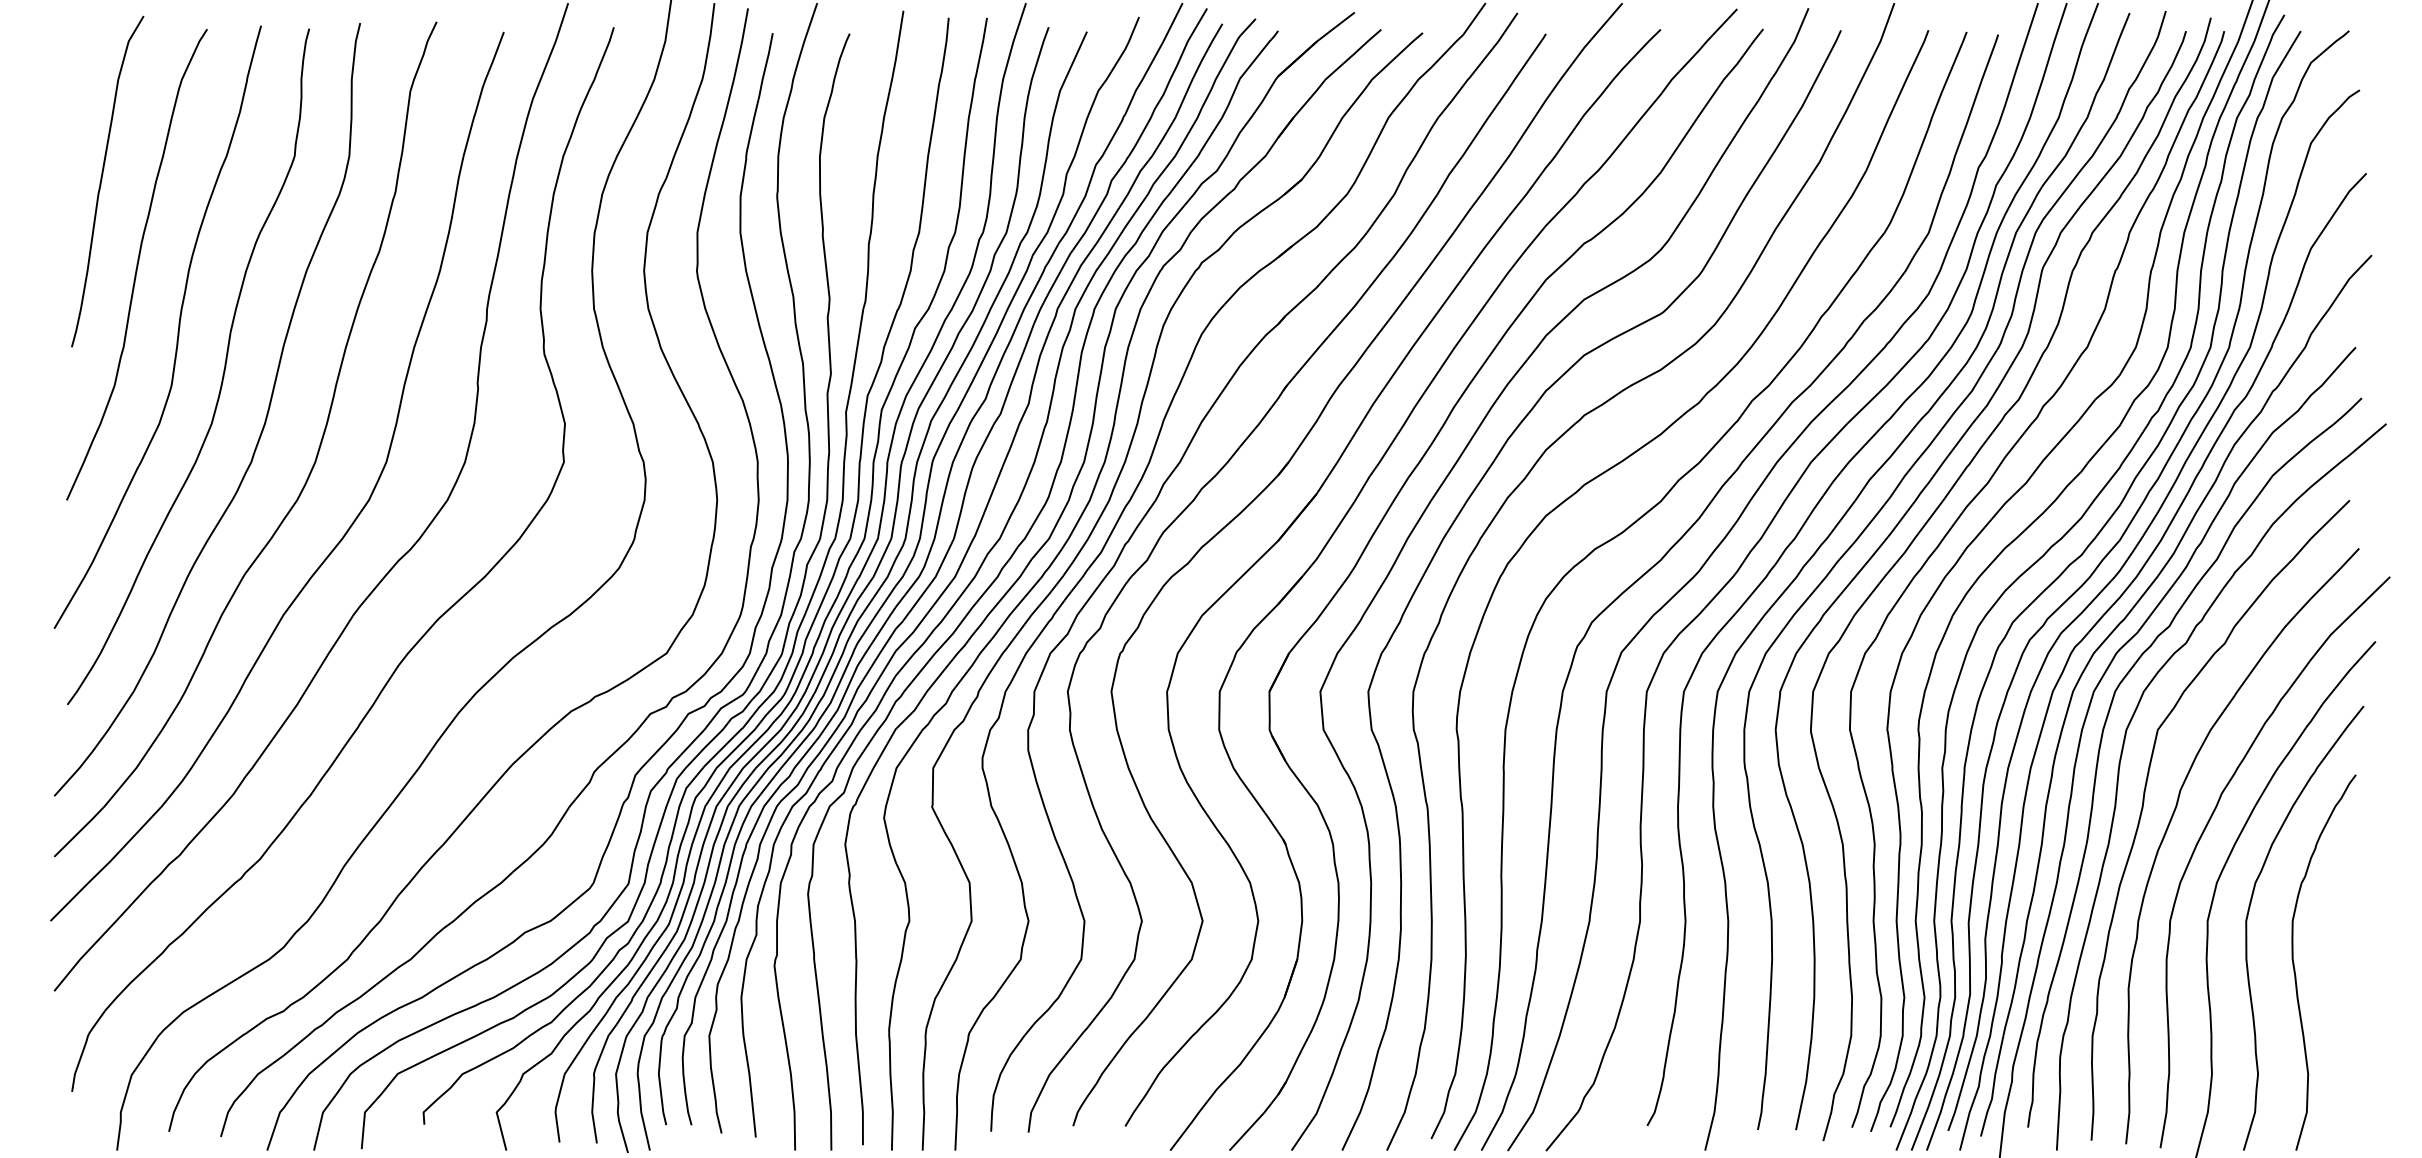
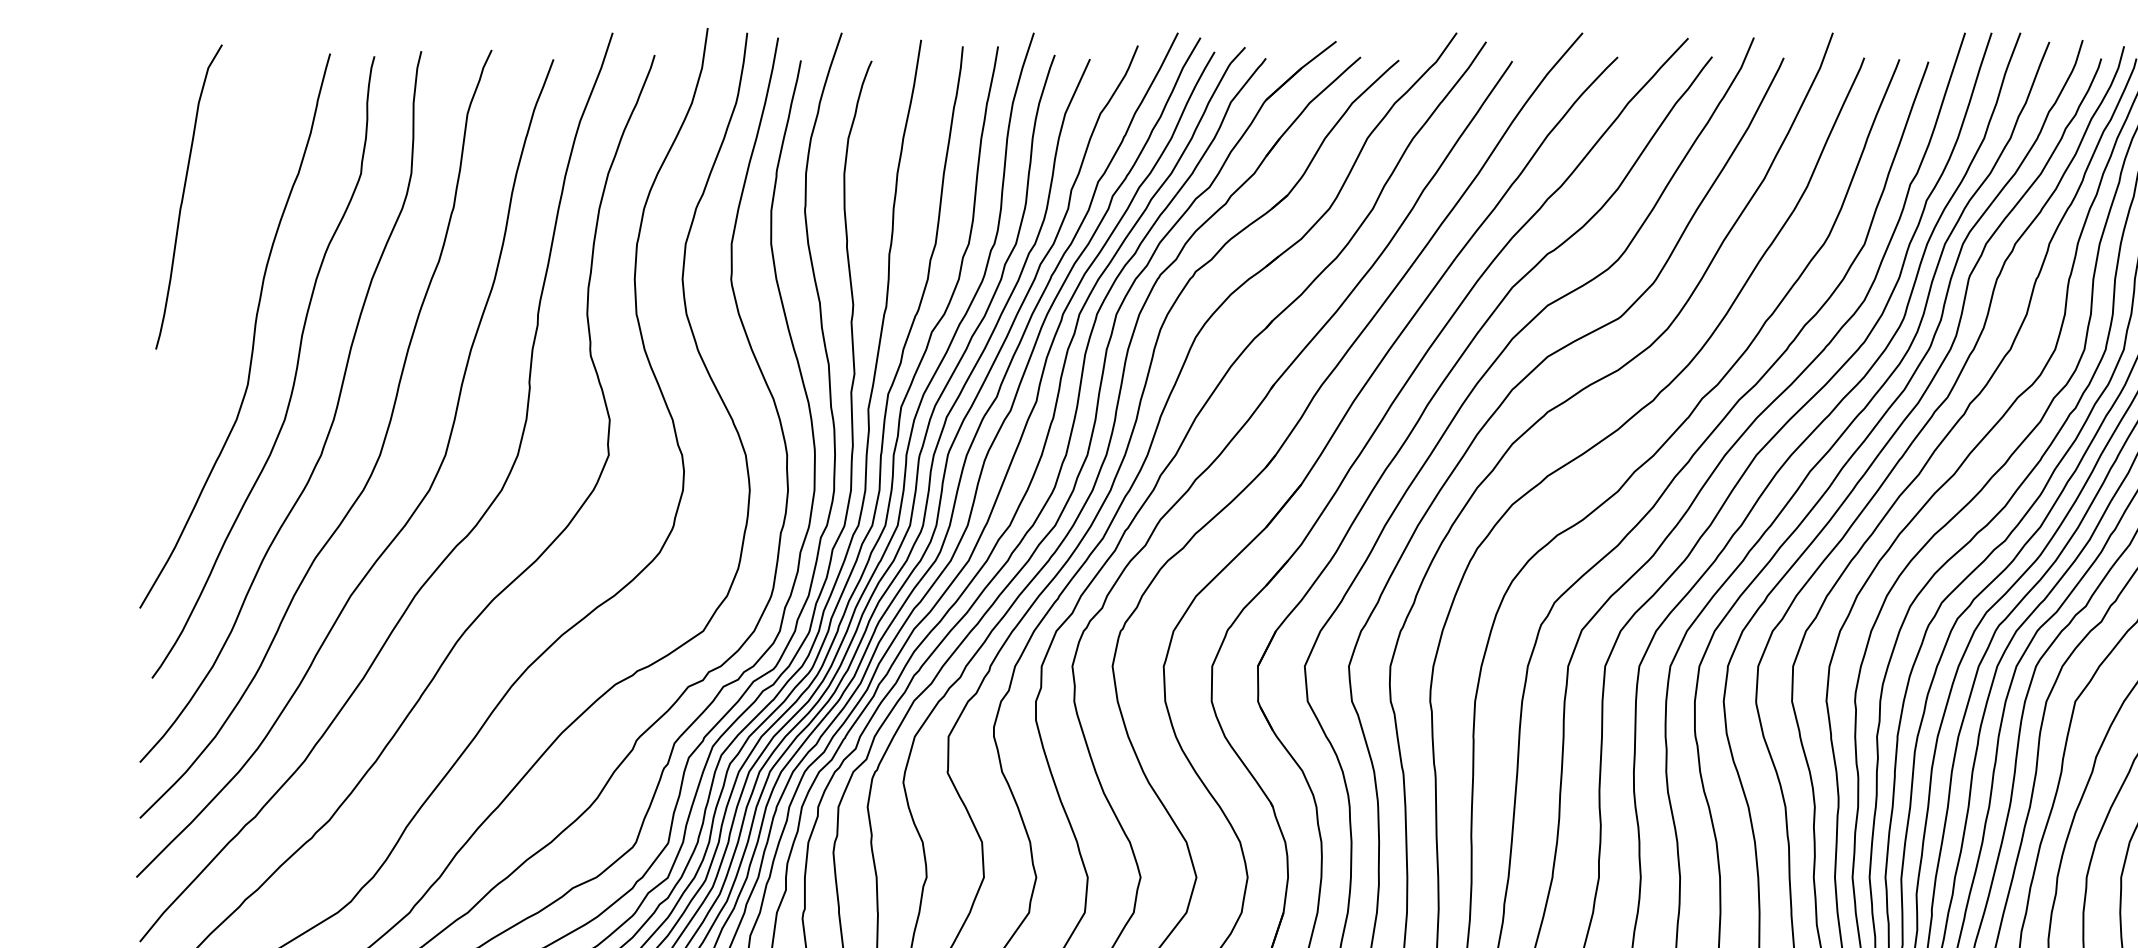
curve: (136, 264) -> (215, 273), removed

